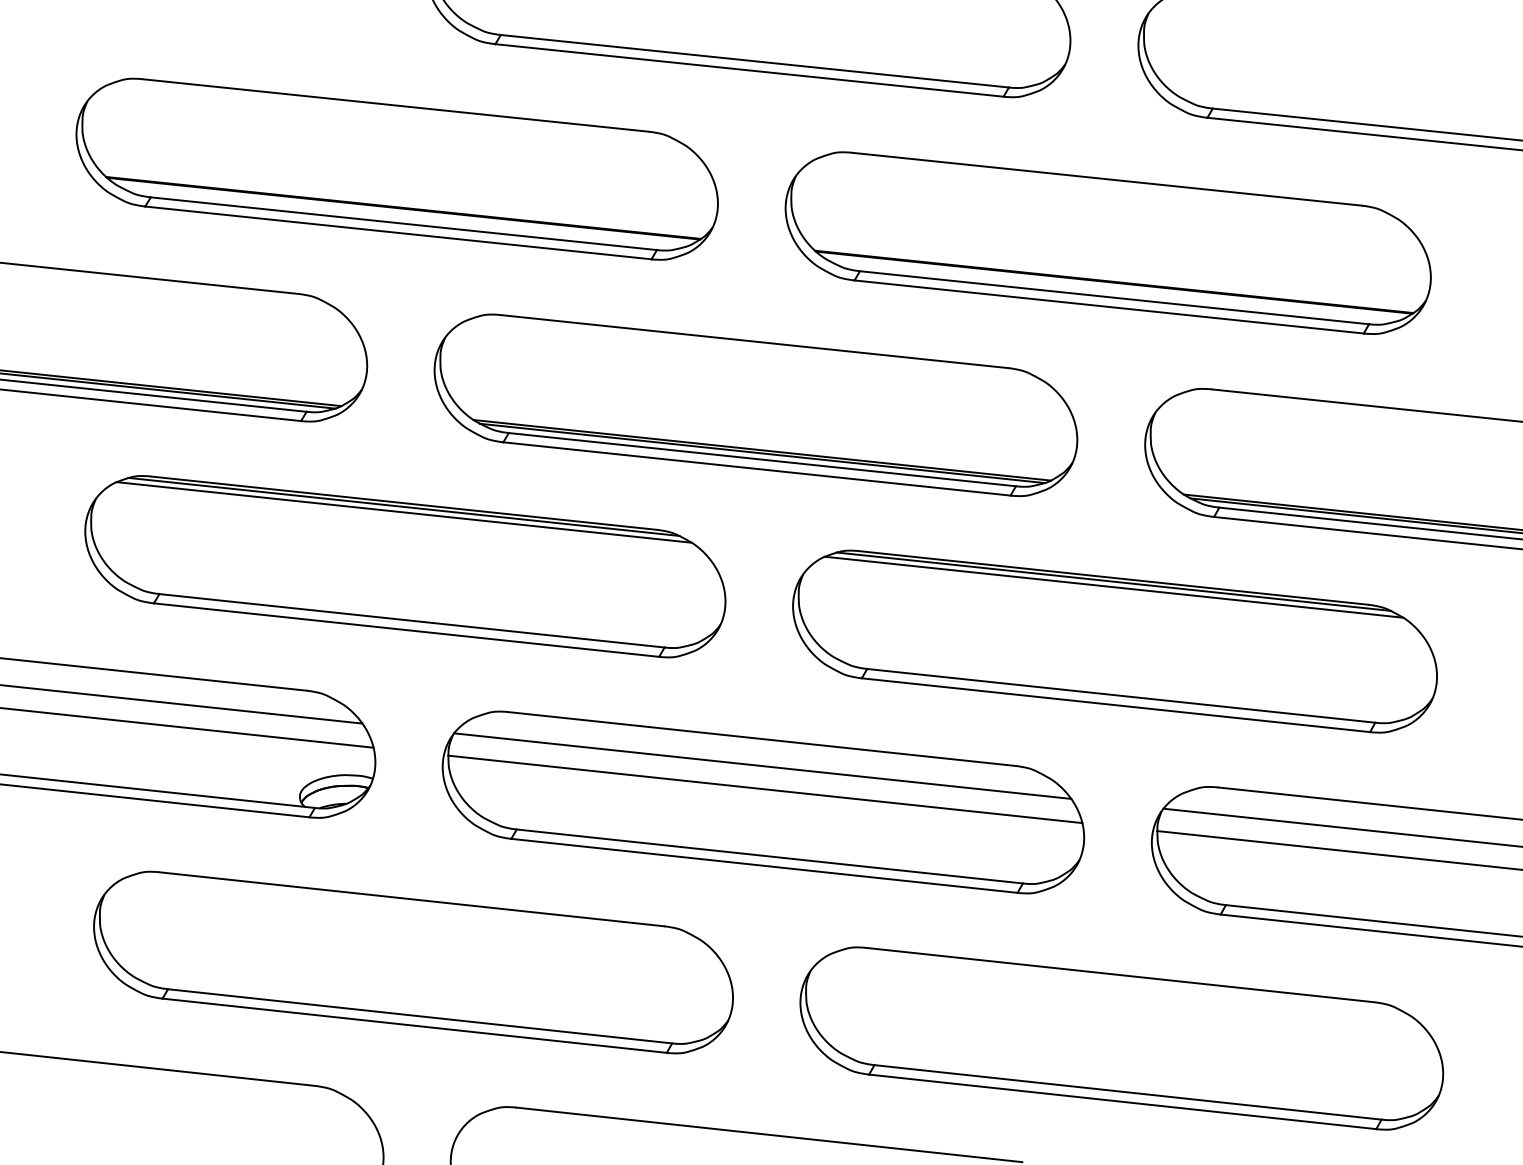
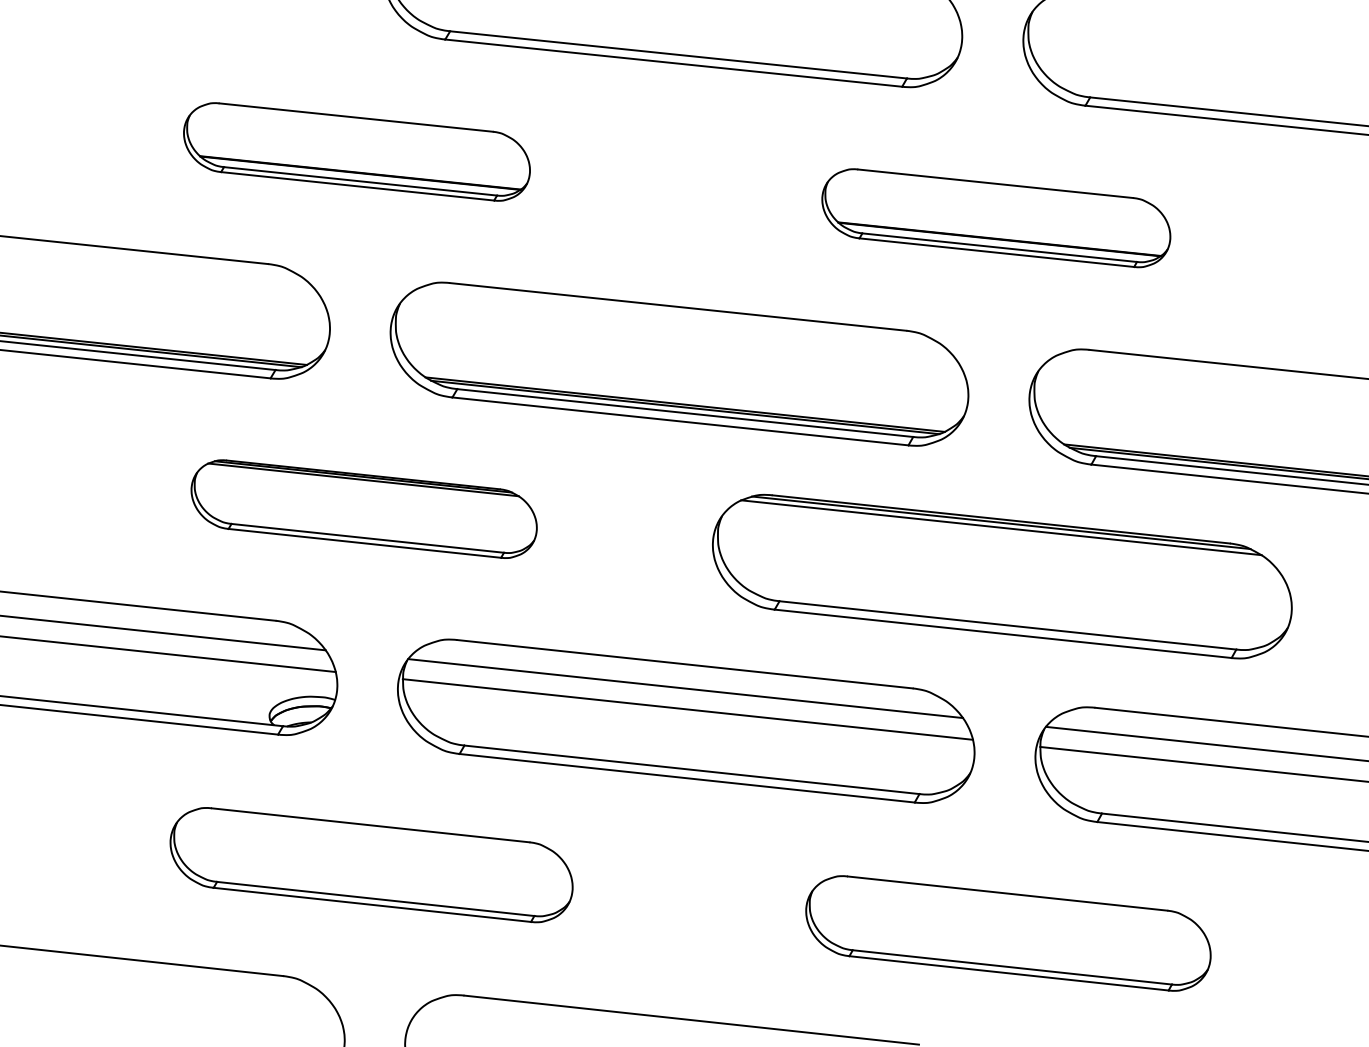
part: (396, 168) -> (356, 151), size x0.6
part: (1108, 242) -> (996, 217), size x0.6
part: (404, 565) -> (363, 508), size x0.6
part: (413, 961) -> (371, 864), size x0.7
part: (1121, 1038) -> (1008, 933), size x0.7

